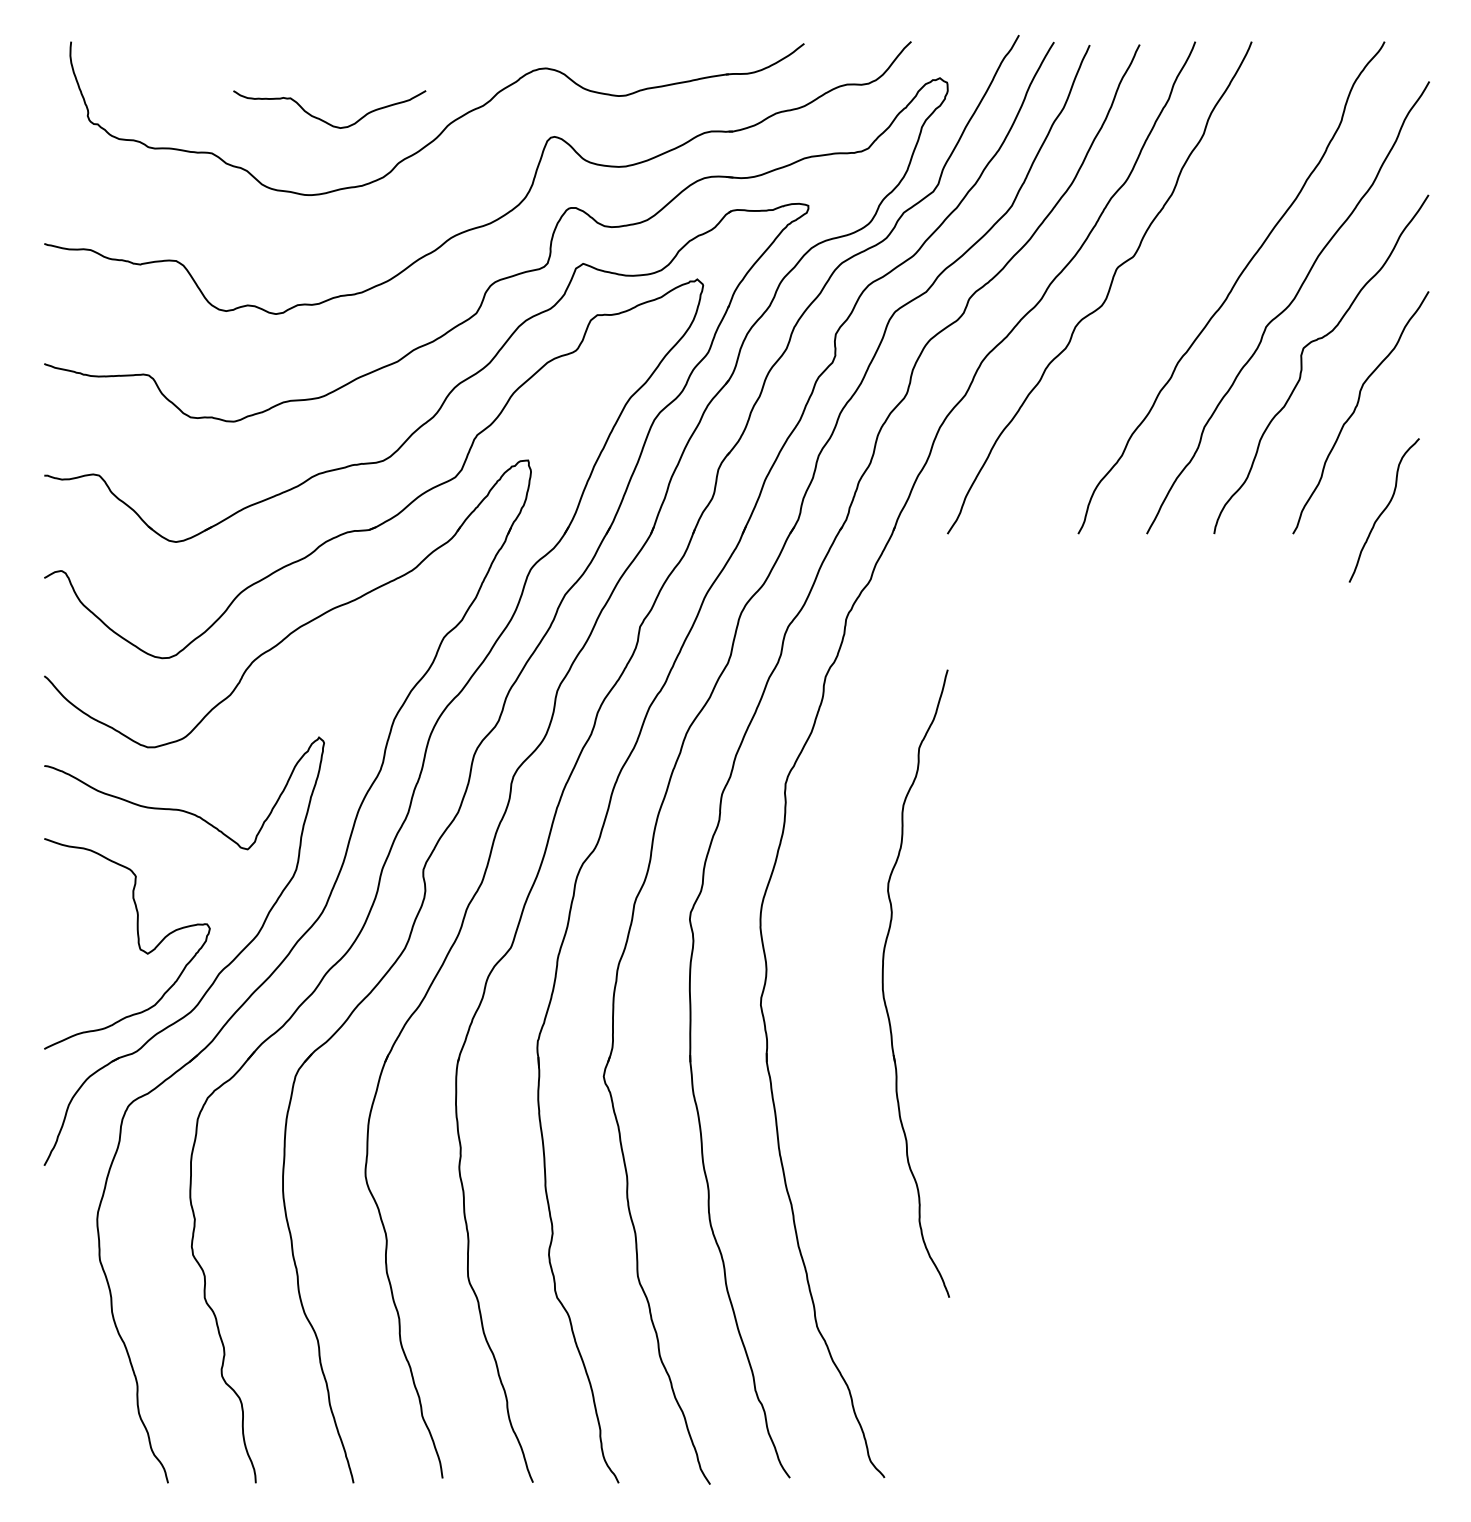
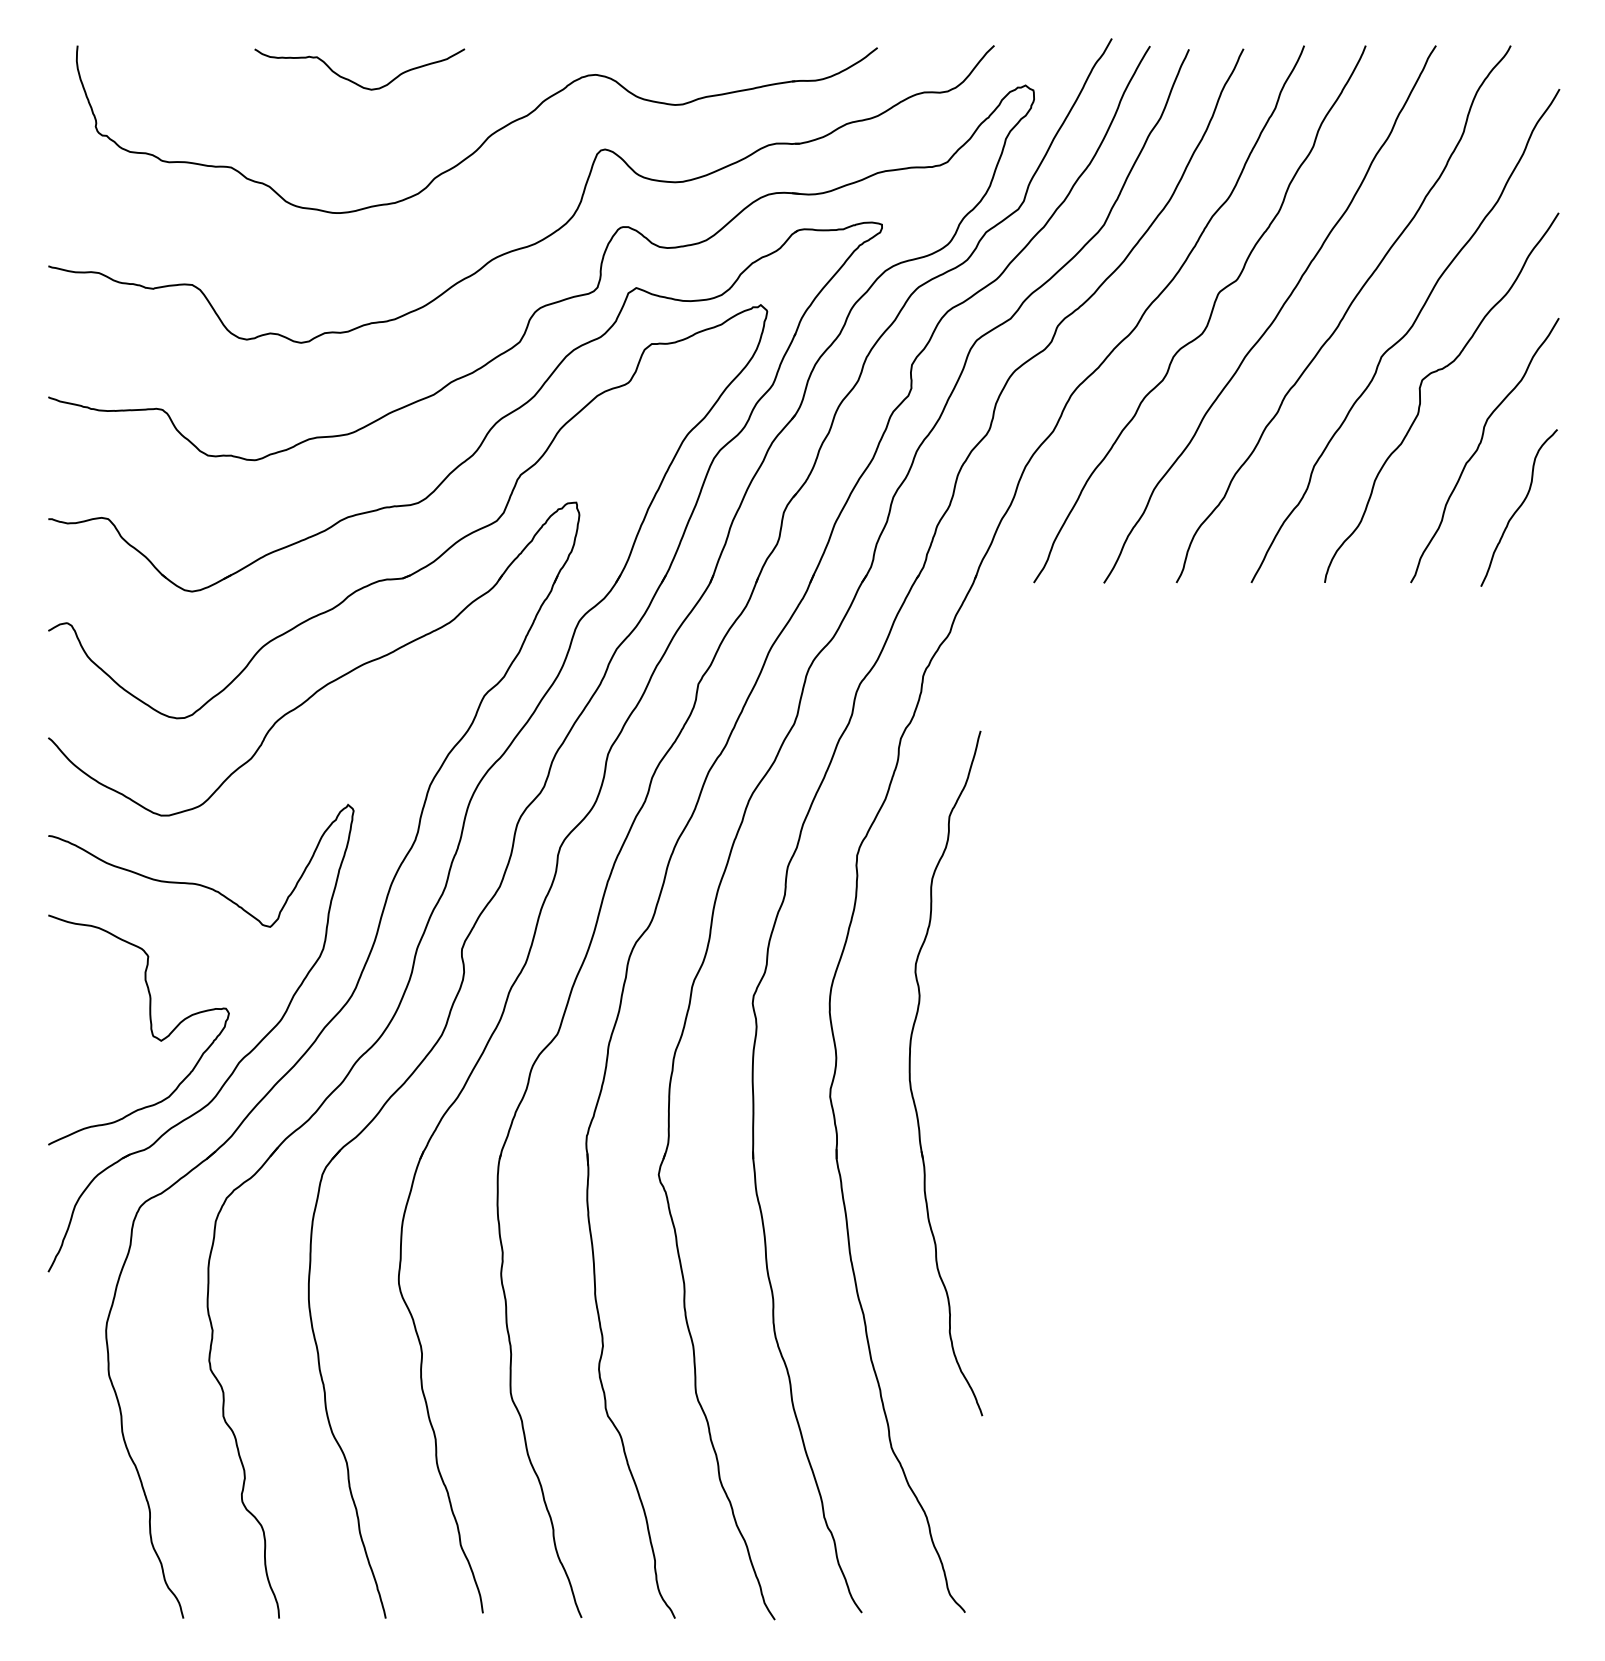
curve: (324, 120) -> (354, 81), moved
curve: (1167, 291) -> (1273, 318), added
curve: (1383, 510) -> (1518, 508), moved
part: (883, 983) -> (910, 1073), moved

